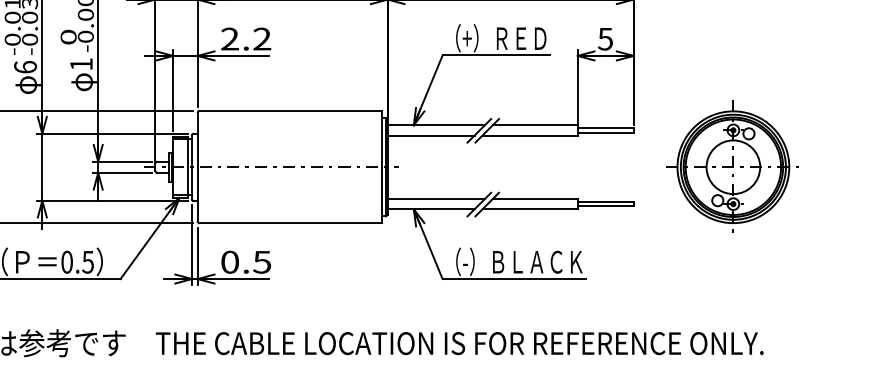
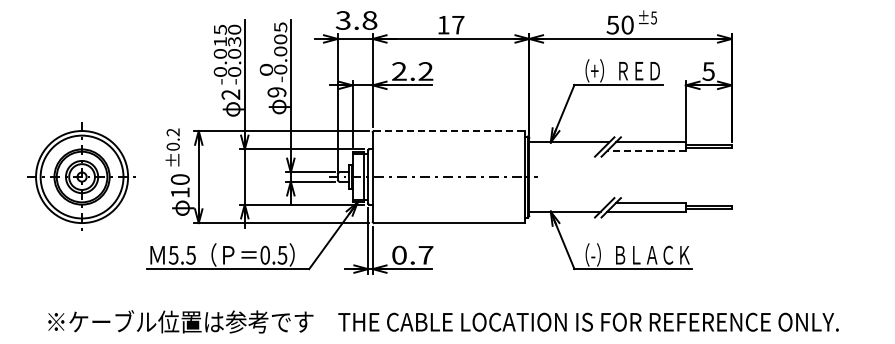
text: (80, 64) -> (276, 92), 1 -> 9
text: (24, 67) -> (230, 94), 6 -> 2
line: (290, 111) -> (449, 131), solid -> dashed
line: (430, 135) -> (564, 150), removed
line: (530, 135) -> (646, 150), solid -> dashed
part: (732, 166) -> (813, 176), removed
line: (436, 199) -> (569, 203), removed
text: (261, 262) -> (425, 255), 0.5 -> 0.7

